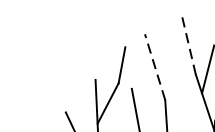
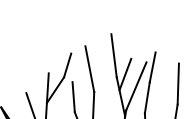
line: (189, 43) -> (114, 55), dashed -> solid
line: (154, 66) -> (89, 68), dashed -> solid

